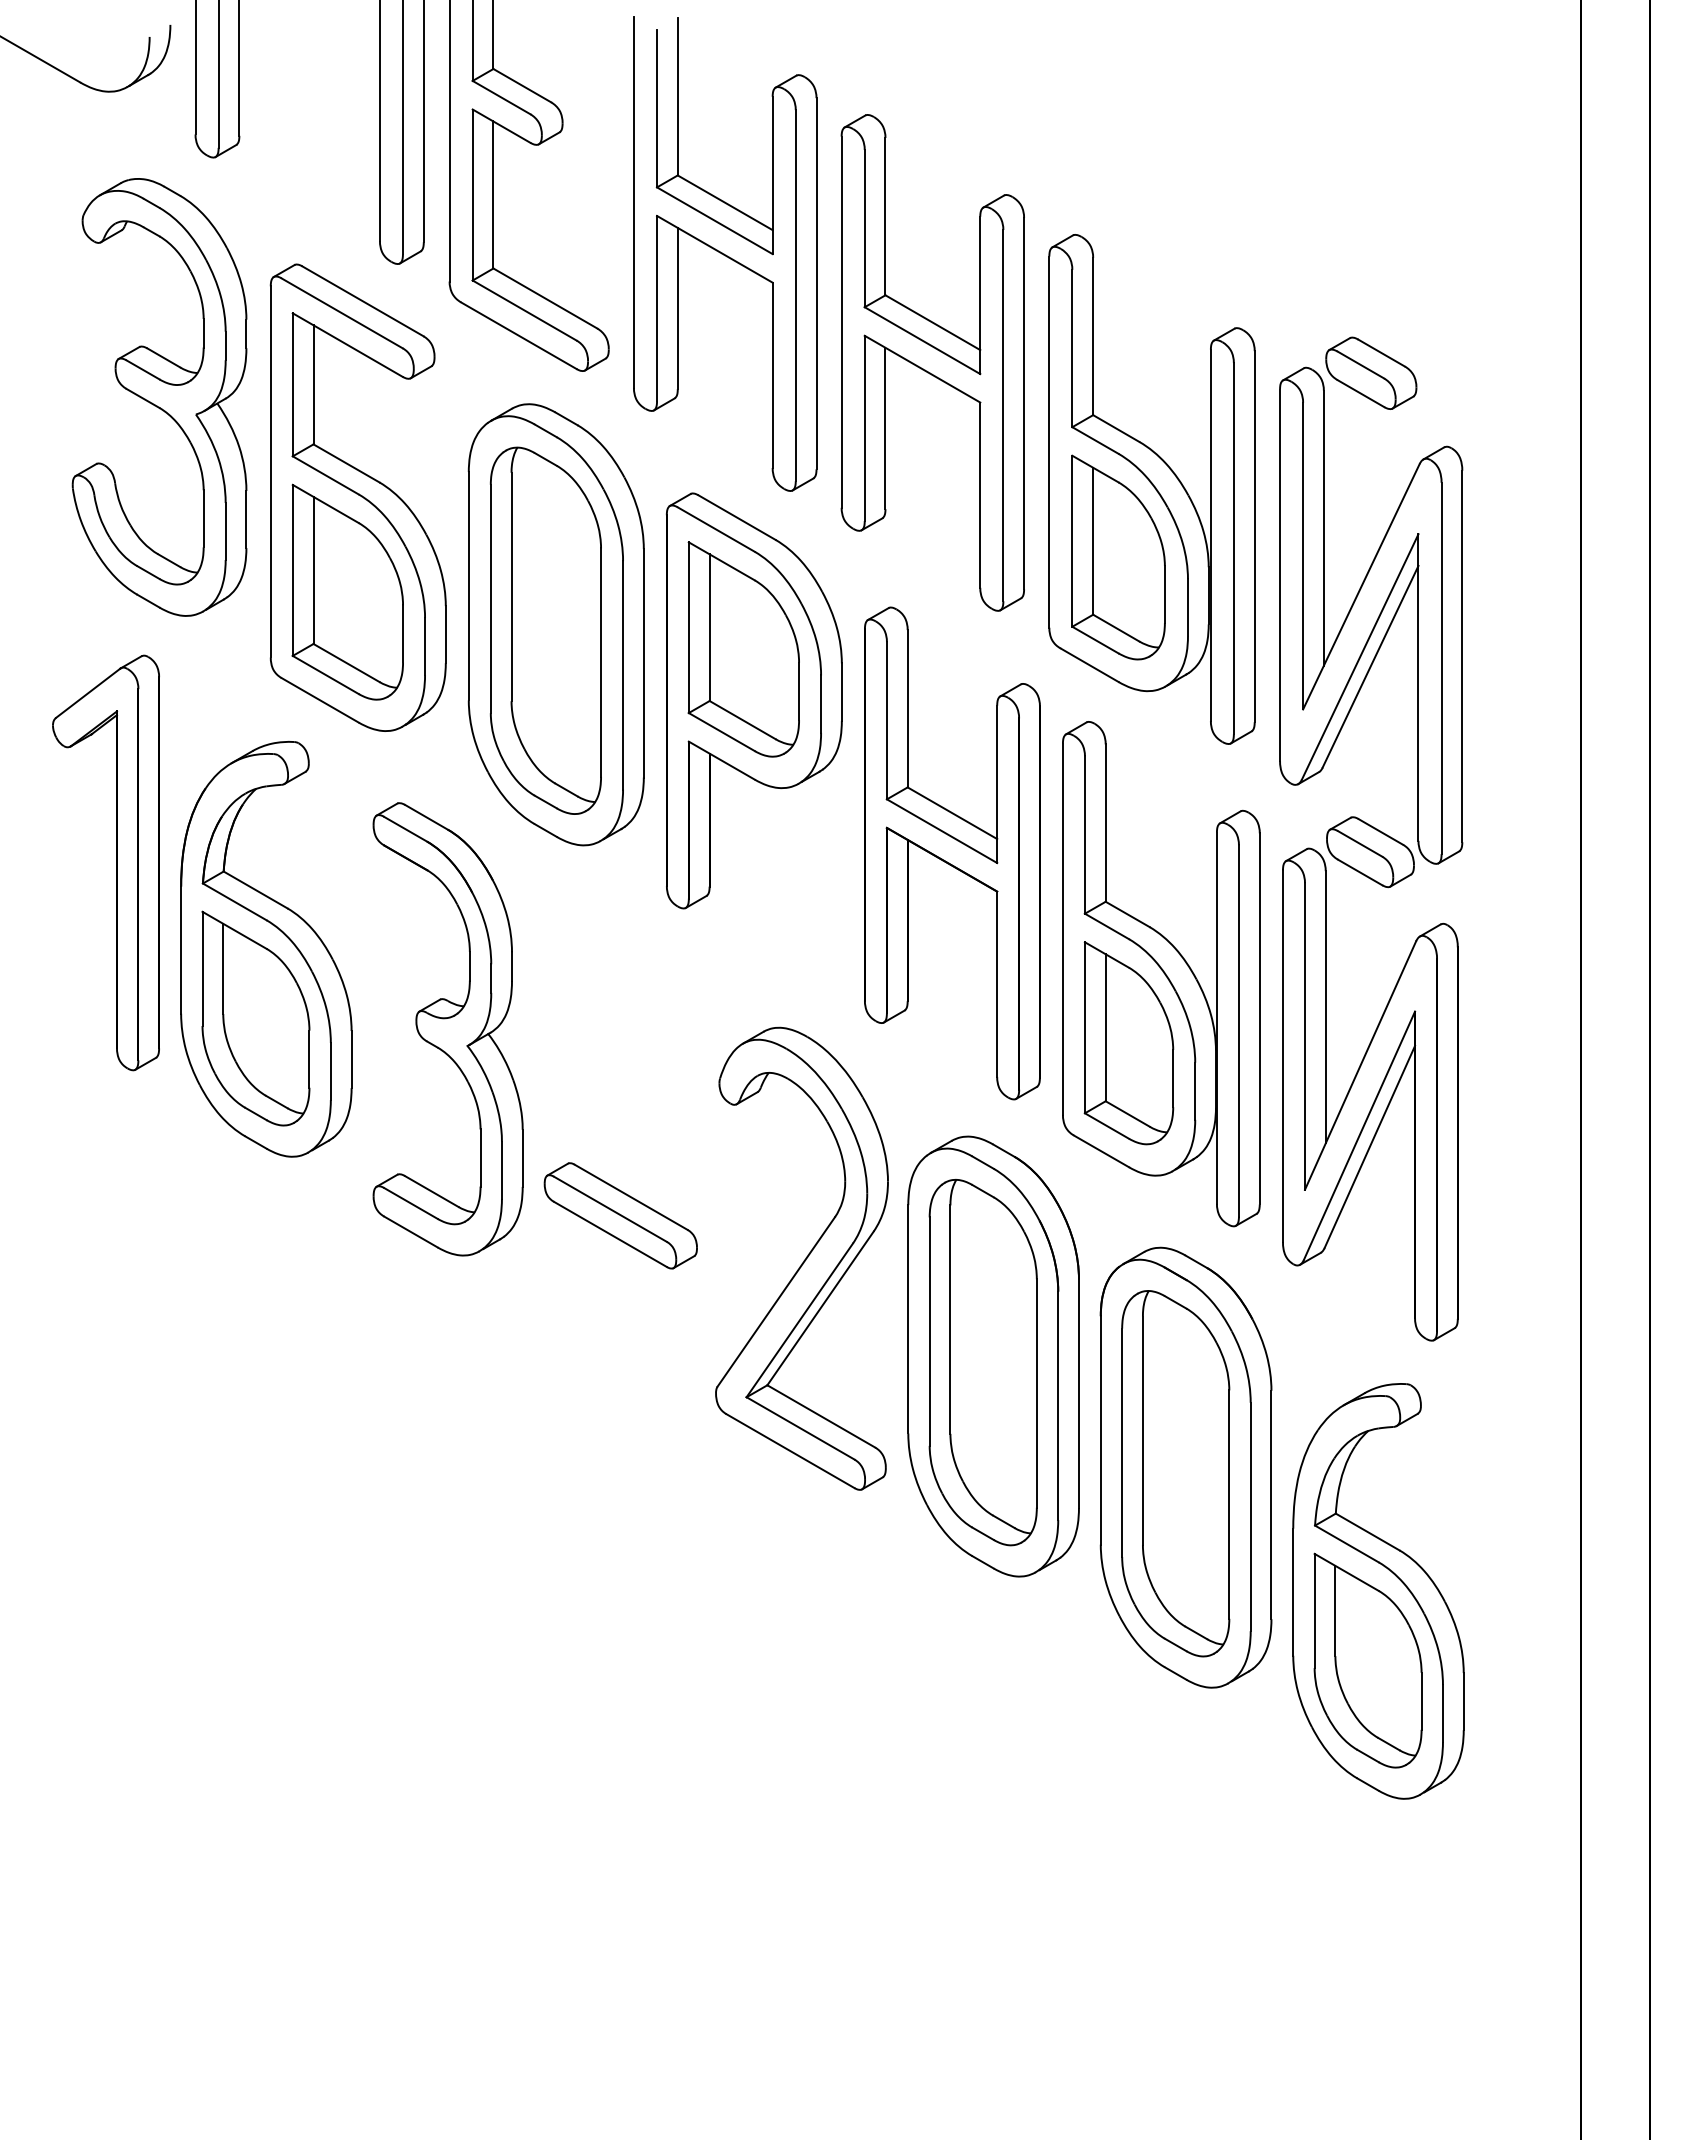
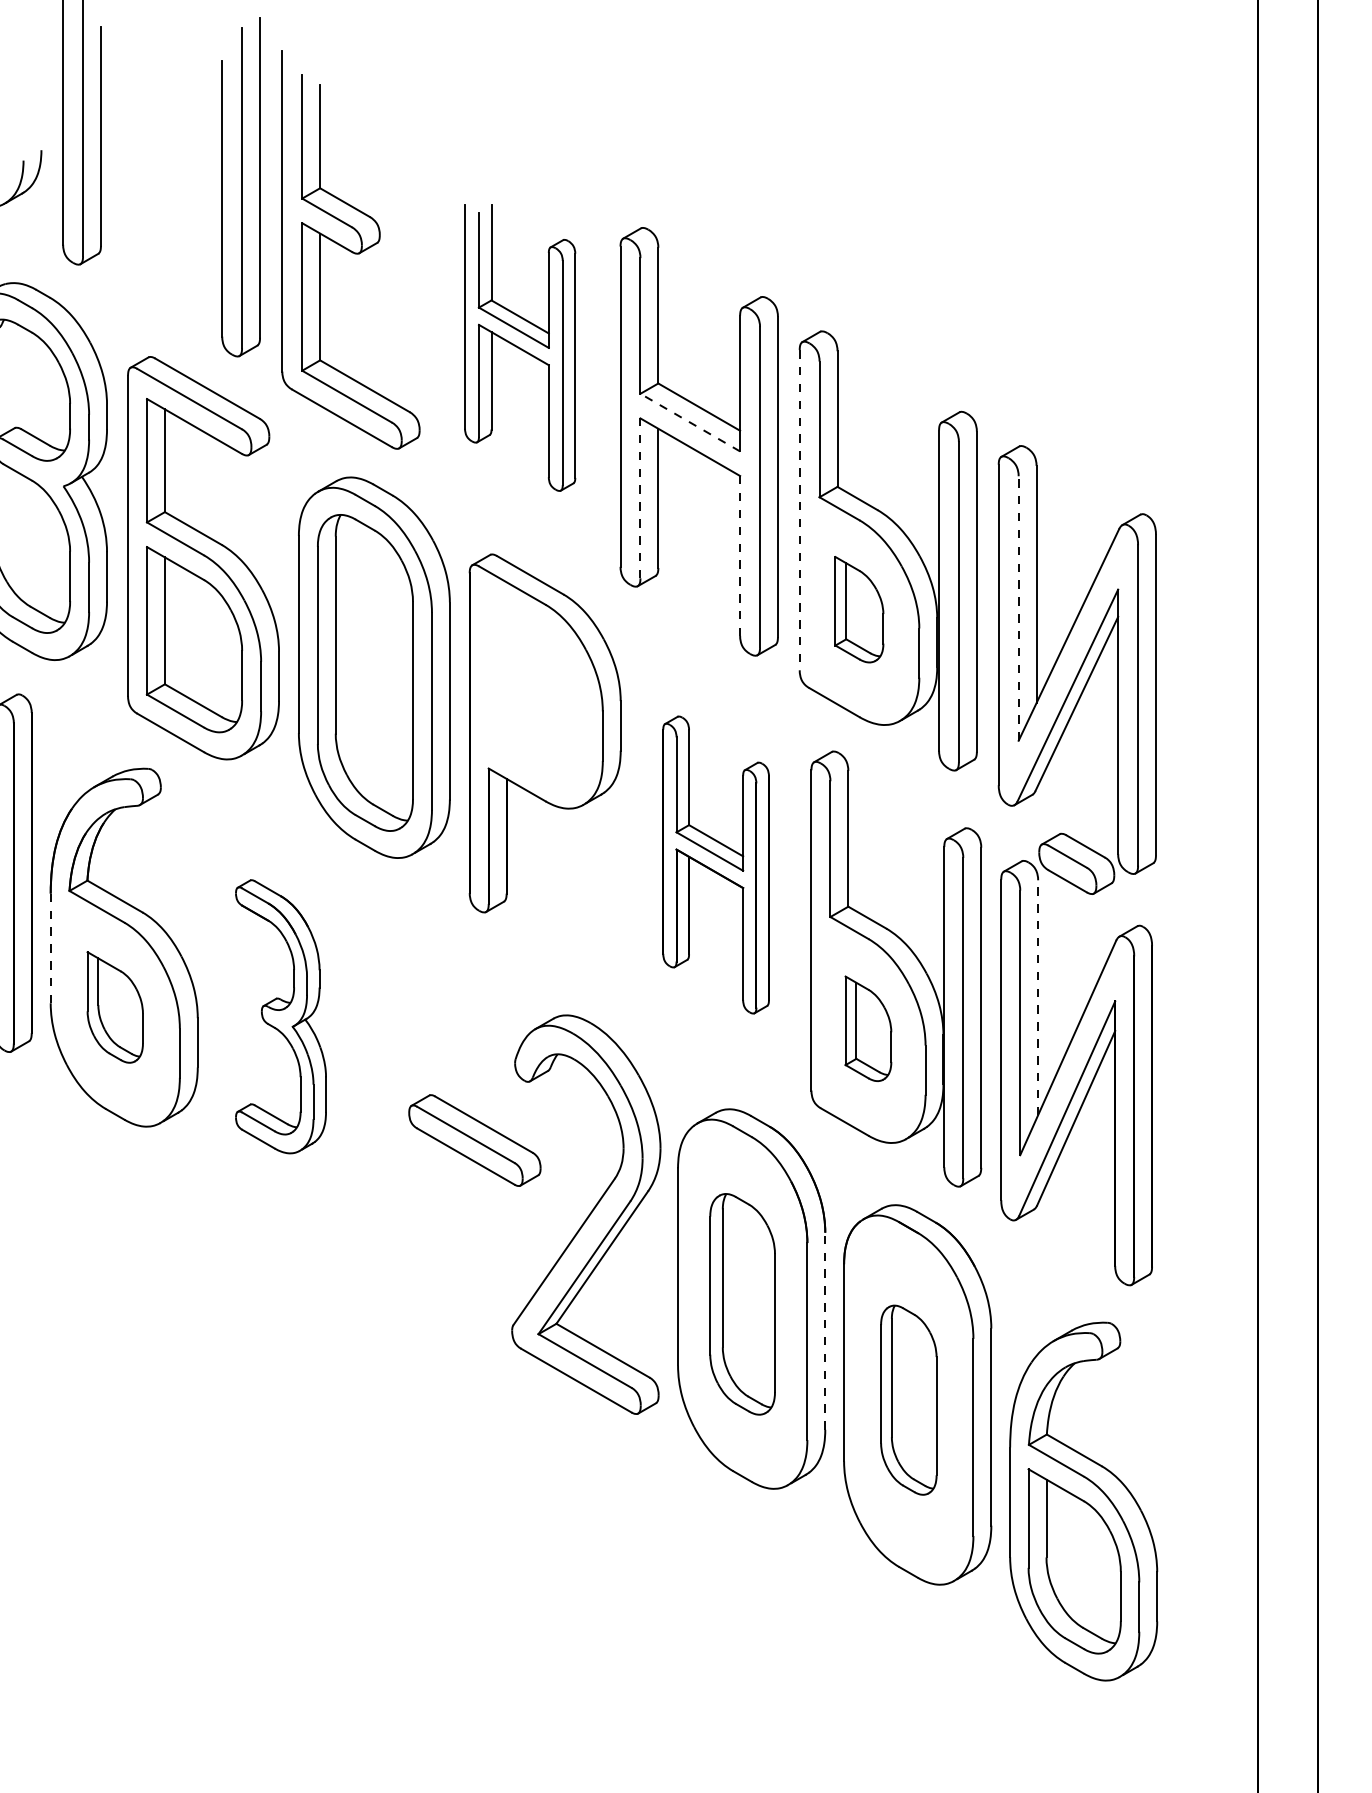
part: (725, 253) -> (520, 347), size x0.7
line: (922, 340) -> (690, 422), solid -> dashed
part: (1371, 372) -> (1077, 450), removed
line: (864, 428) -> (640, 498), solid -> dashed
line: (1049, 442) -> (799, 510), solid -> dashed
line: (980, 495) -> (740, 556), solid -> dashed
line: (1303, 555) -> (1018, 607), solid -> dashed
part: (1118, 557) -> (859, 609), size x0.6
part: (743, 649) -> (535, 689), removed
part: (952, 853) -> (716, 865), size x0.7
line: (181, 950) -> (51, 948), solid -> dashed
line: (1325, 1006) -> (1037, 997), solid -> dashed
part: (255, 1018) -> (114, 1007), size x0.6
part: (447, 1029) -> (280, 1016), size x0.7
part: (1128, 1043) -> (868, 1028), size x0.6
part: (620, 1215) -> (474, 1140), moved
part: (982, 1362) -> (742, 1304), size x0.7
line: (1078, 1393) -> (824, 1330), solid -> dashed
part: (1175, 1473) -> (908, 1399), size x0.6

